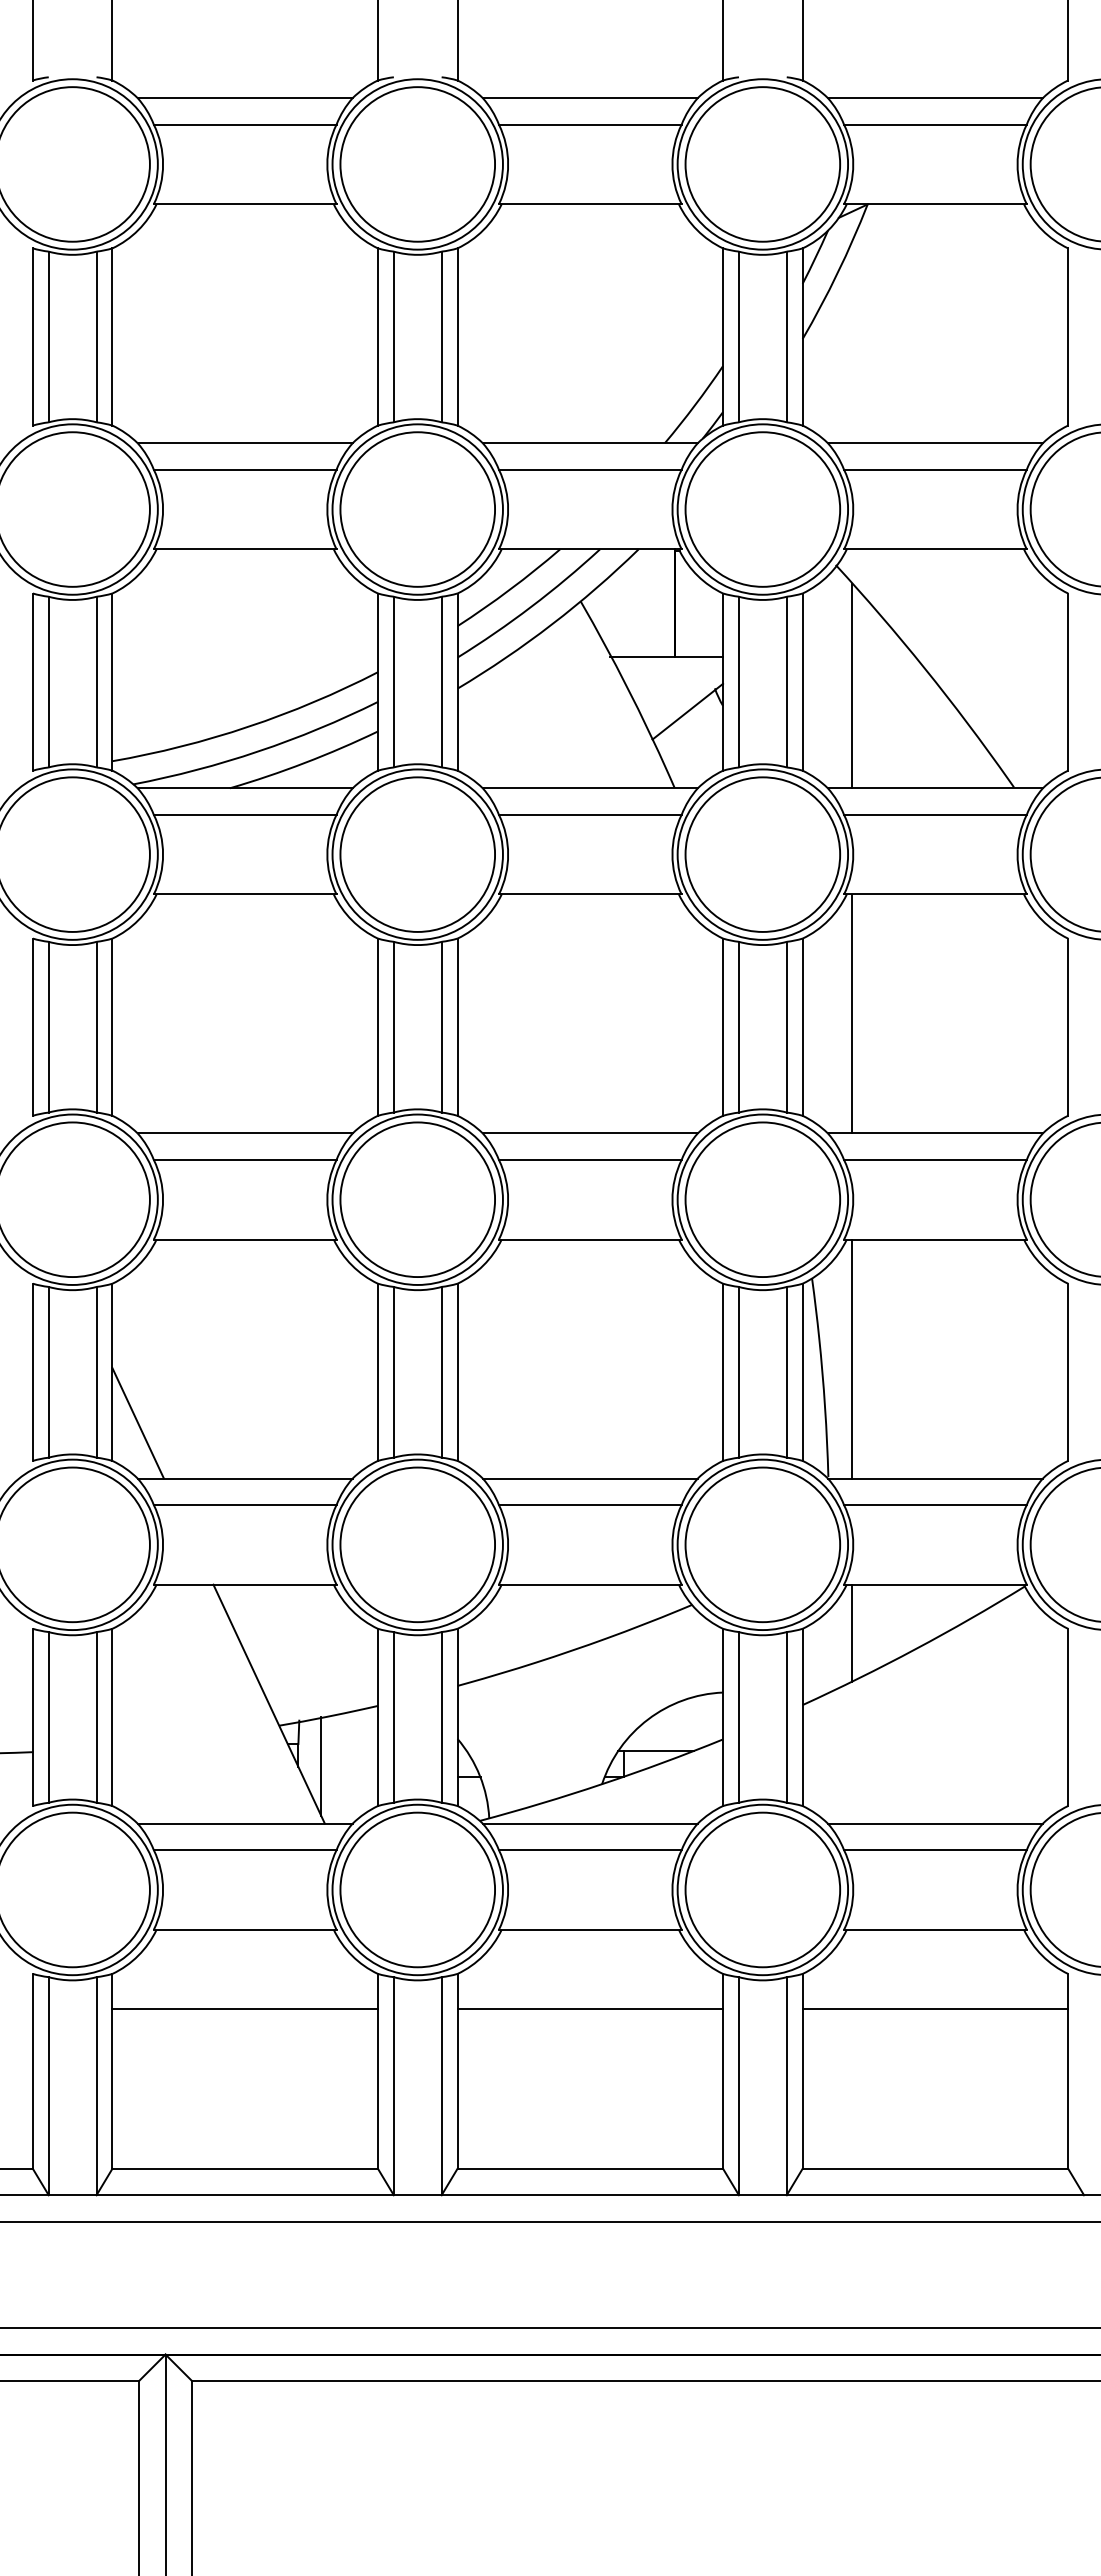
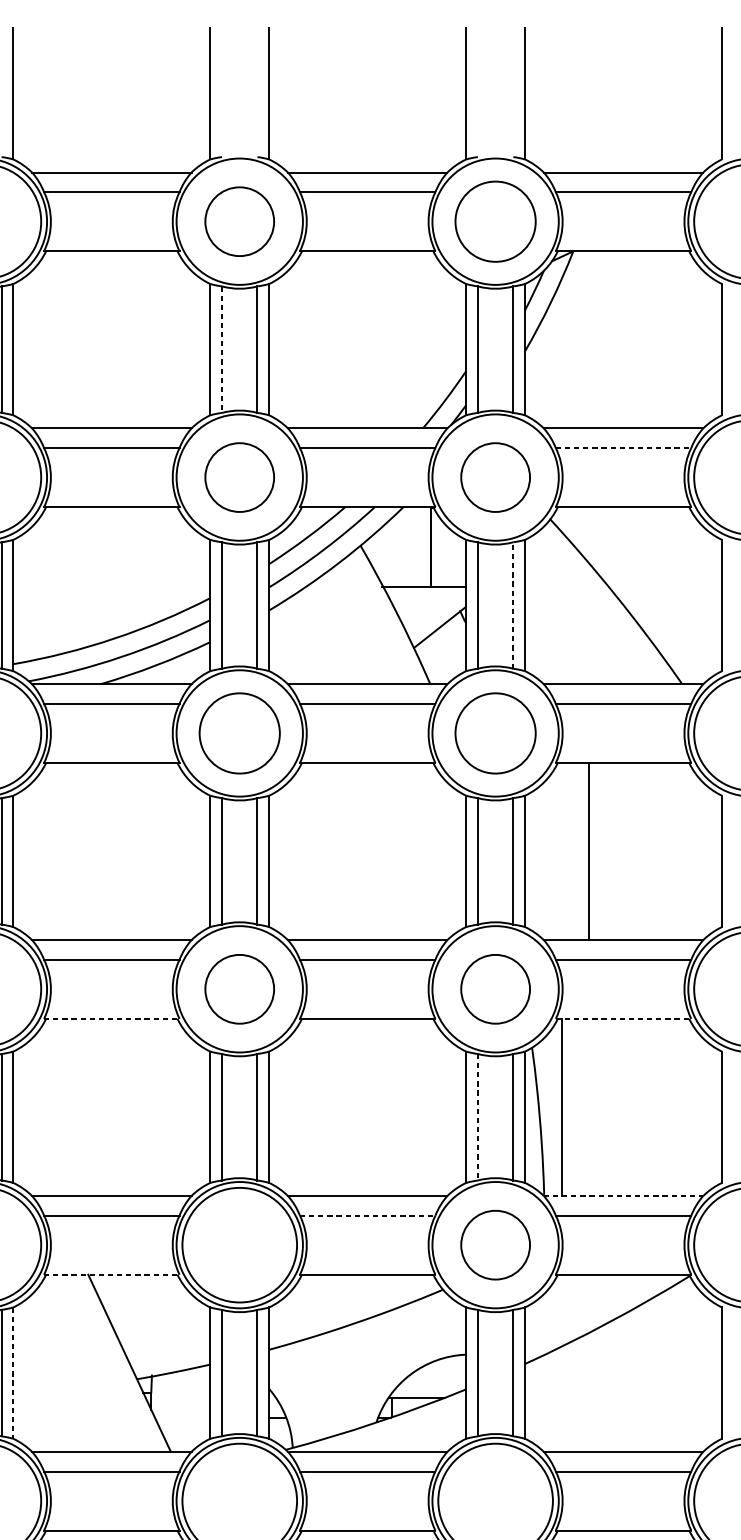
circle: (417, 164) -> (239, 221), size x0.6
circle: (762, 164) -> (495, 221), size x0.7
line: (393, 337) -> (221, 350), solid -> dashed
line: (935, 469) -> (623, 447), solid -> dashed
circle: (417, 509) -> (239, 477), size x0.6
circle: (762, 509) -> (495, 477), size x0.6
line: (786, 681) -> (513, 605), solid -> dashed
line: (851, 685) -> (561, 608), removed
circle: (417, 854) -> (239, 733), size x0.7
circle: (762, 854) -> (495, 733), size x0.7
line: (851, 1013) -> (588, 851), moved
circle: (417, 1199) -> (239, 989), size x0.6
circle: (762, 1199) -> (495, 989), size x0.6
line: (245, 1239) -> (112, 1018), solid -> dashed
line: (935, 1239) -> (623, 1018), solid -> dashed
line: (738, 1372) -> (477, 1117), solid -> dashed
line: (137, 1423) -> (31, 1155), removed
line: (935, 1478) -> (623, 1195), solid -> dashed
line: (590, 1505) -> (367, 1215), solid -> dashed
circle: (762, 1544) -> (495, 1244), size x0.6
line: (245, 1584) -> (112, 1274), solid -> dashed
line: (851, 1632) -> (561, 1310), removed
line: (112, 1717) -> (13, 1373), solid -> dashed
line: (321, 1765) -> (168, 1408), removed

